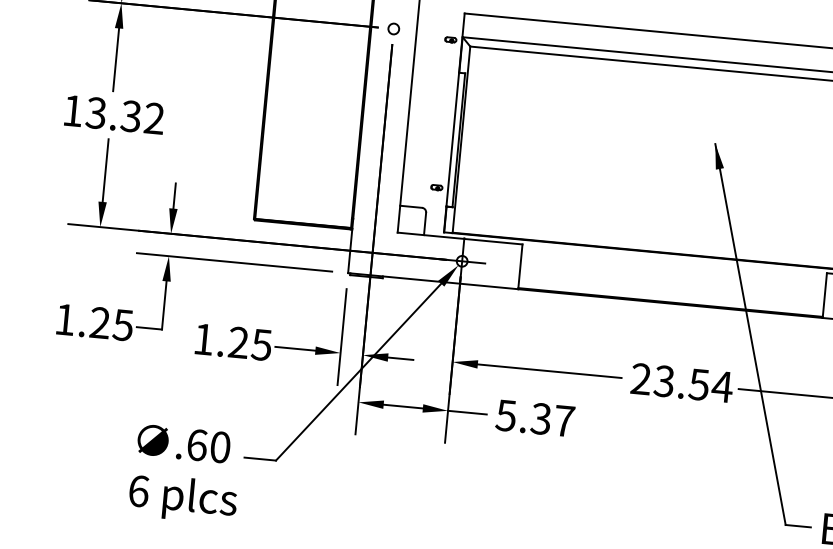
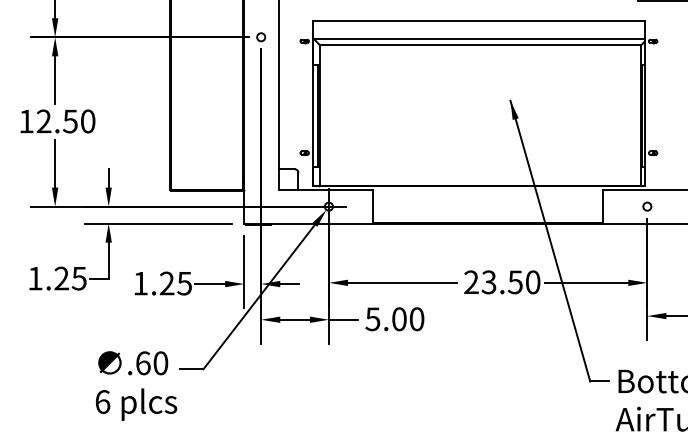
text: (124, 115) -> (65, 121), 13.32 -> 12.50
text: (721, 386) -> (532, 282), 23.54 -> 23.50
text: (553, 420) -> (408, 319), 5.37 -> 5.00

